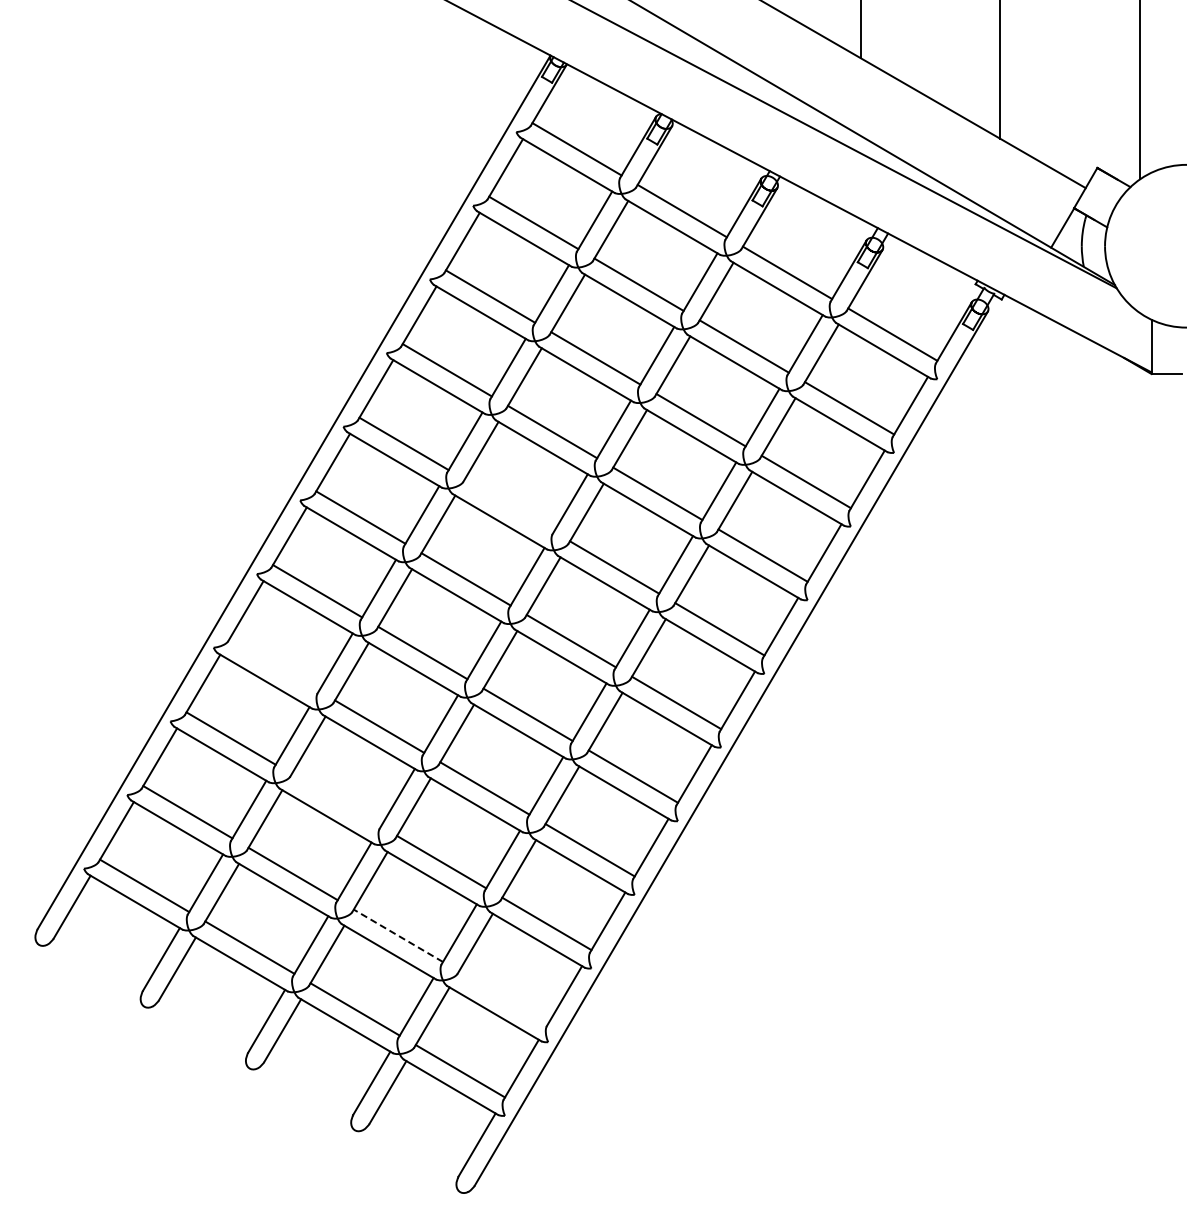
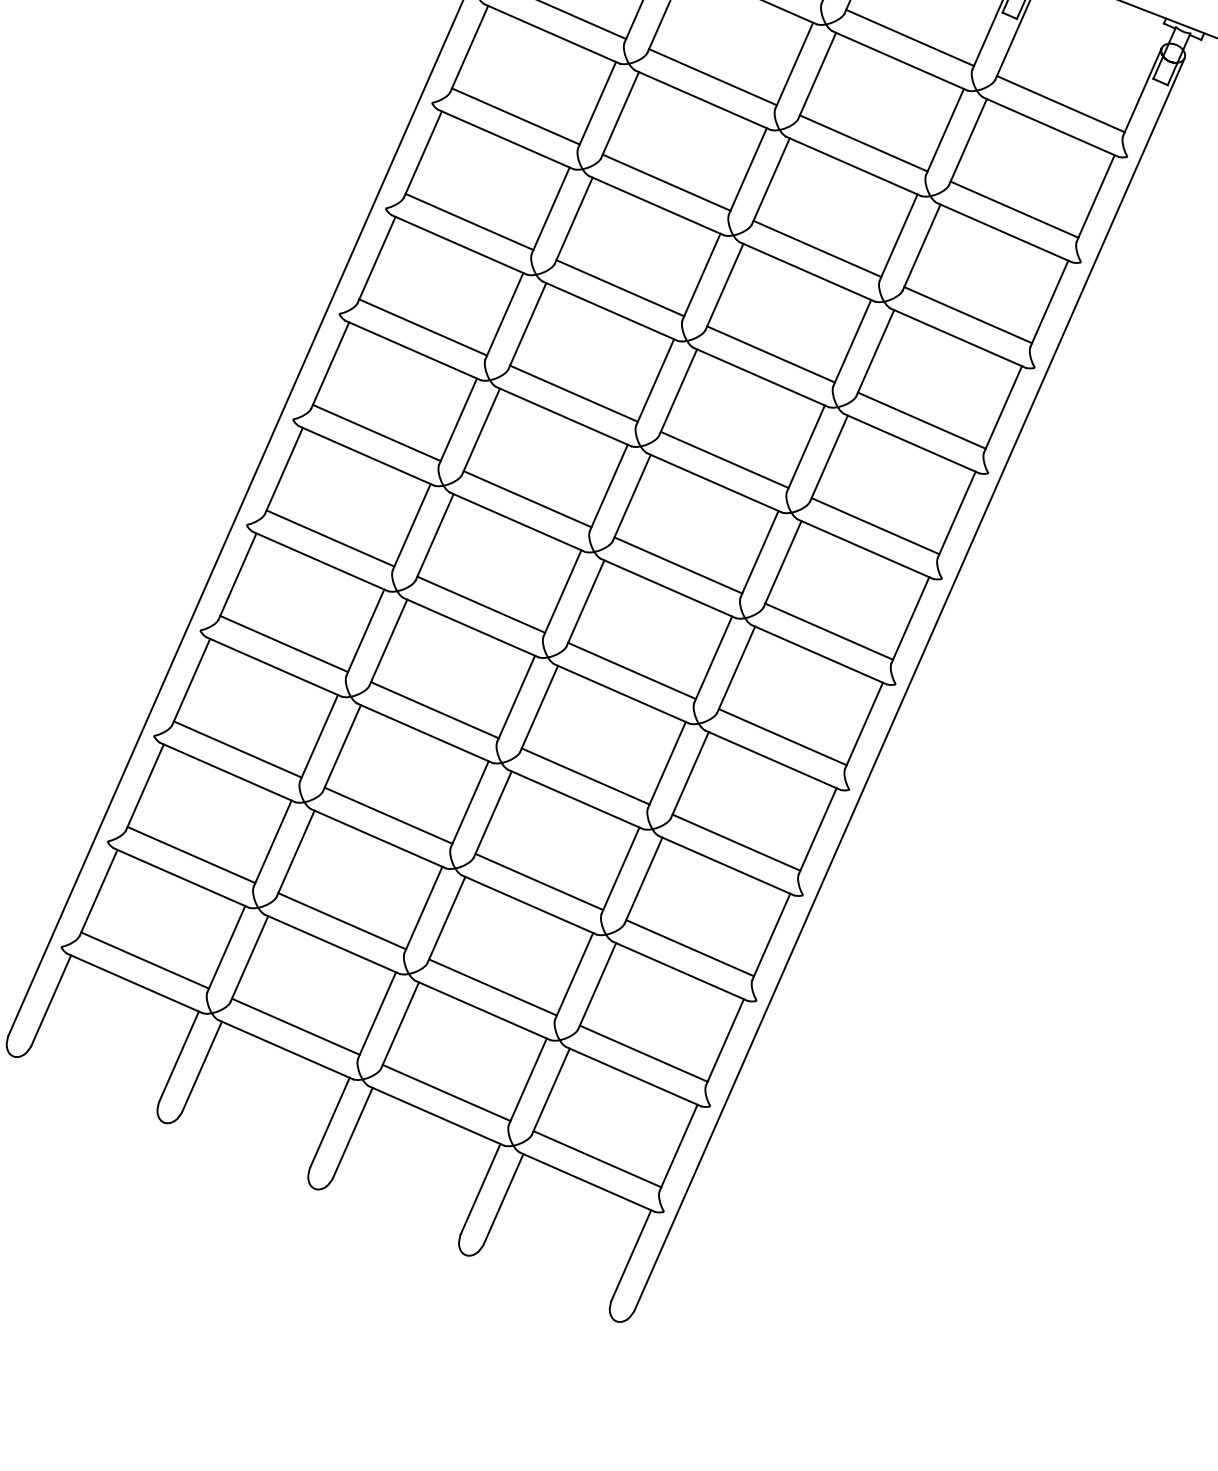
line: (508, 505) -> (572, 393), added
line: (273, 664) -> (282, 643), added
line: (335, 800) -> (387, 816), added
line: (398, 935) -> (493, 987), dashed -> solid
line: (503, 997) -> (643, 1053), added

